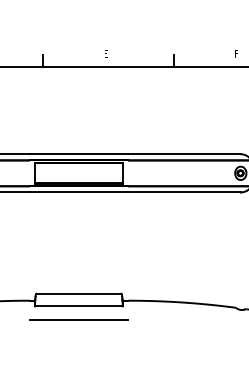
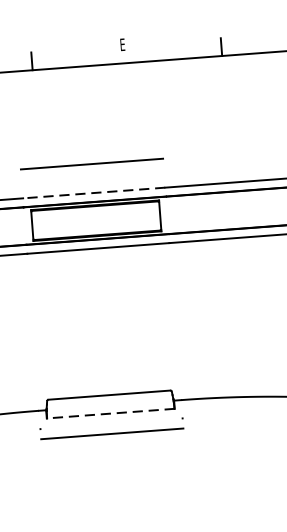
line: (78, 133) -> (91, 162), added
line: (78, 154) -> (93, 193), solid -> dashed
line: (78, 306) -> (110, 413), solid -> dashed

